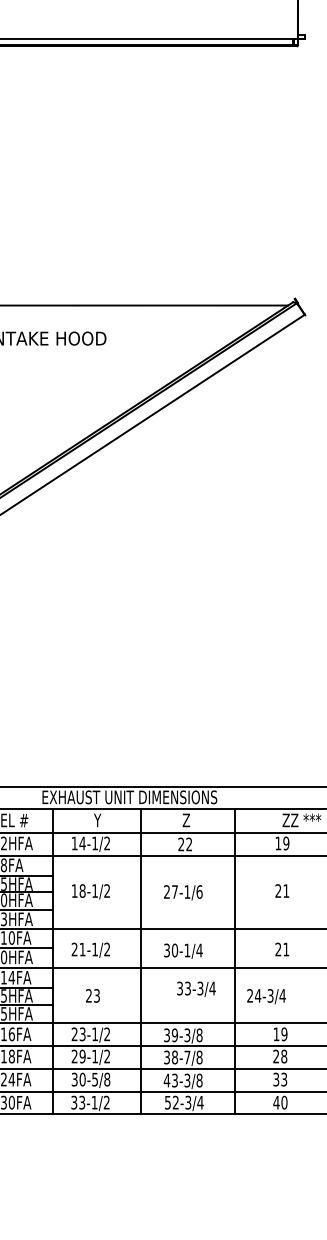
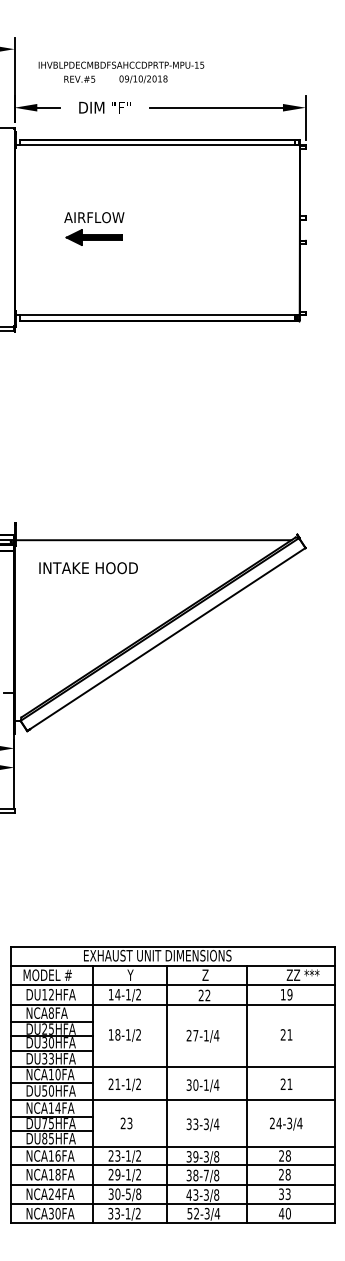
text: (199, 891) -> (216, 1035), 27-1/6 -> 27-1/4
text: (195, 988) -> (202, 1124), moved
text: (266, 995) -> (286, 1123), moved
text: (279, 1033) -> (284, 1155), 19 -> 28

